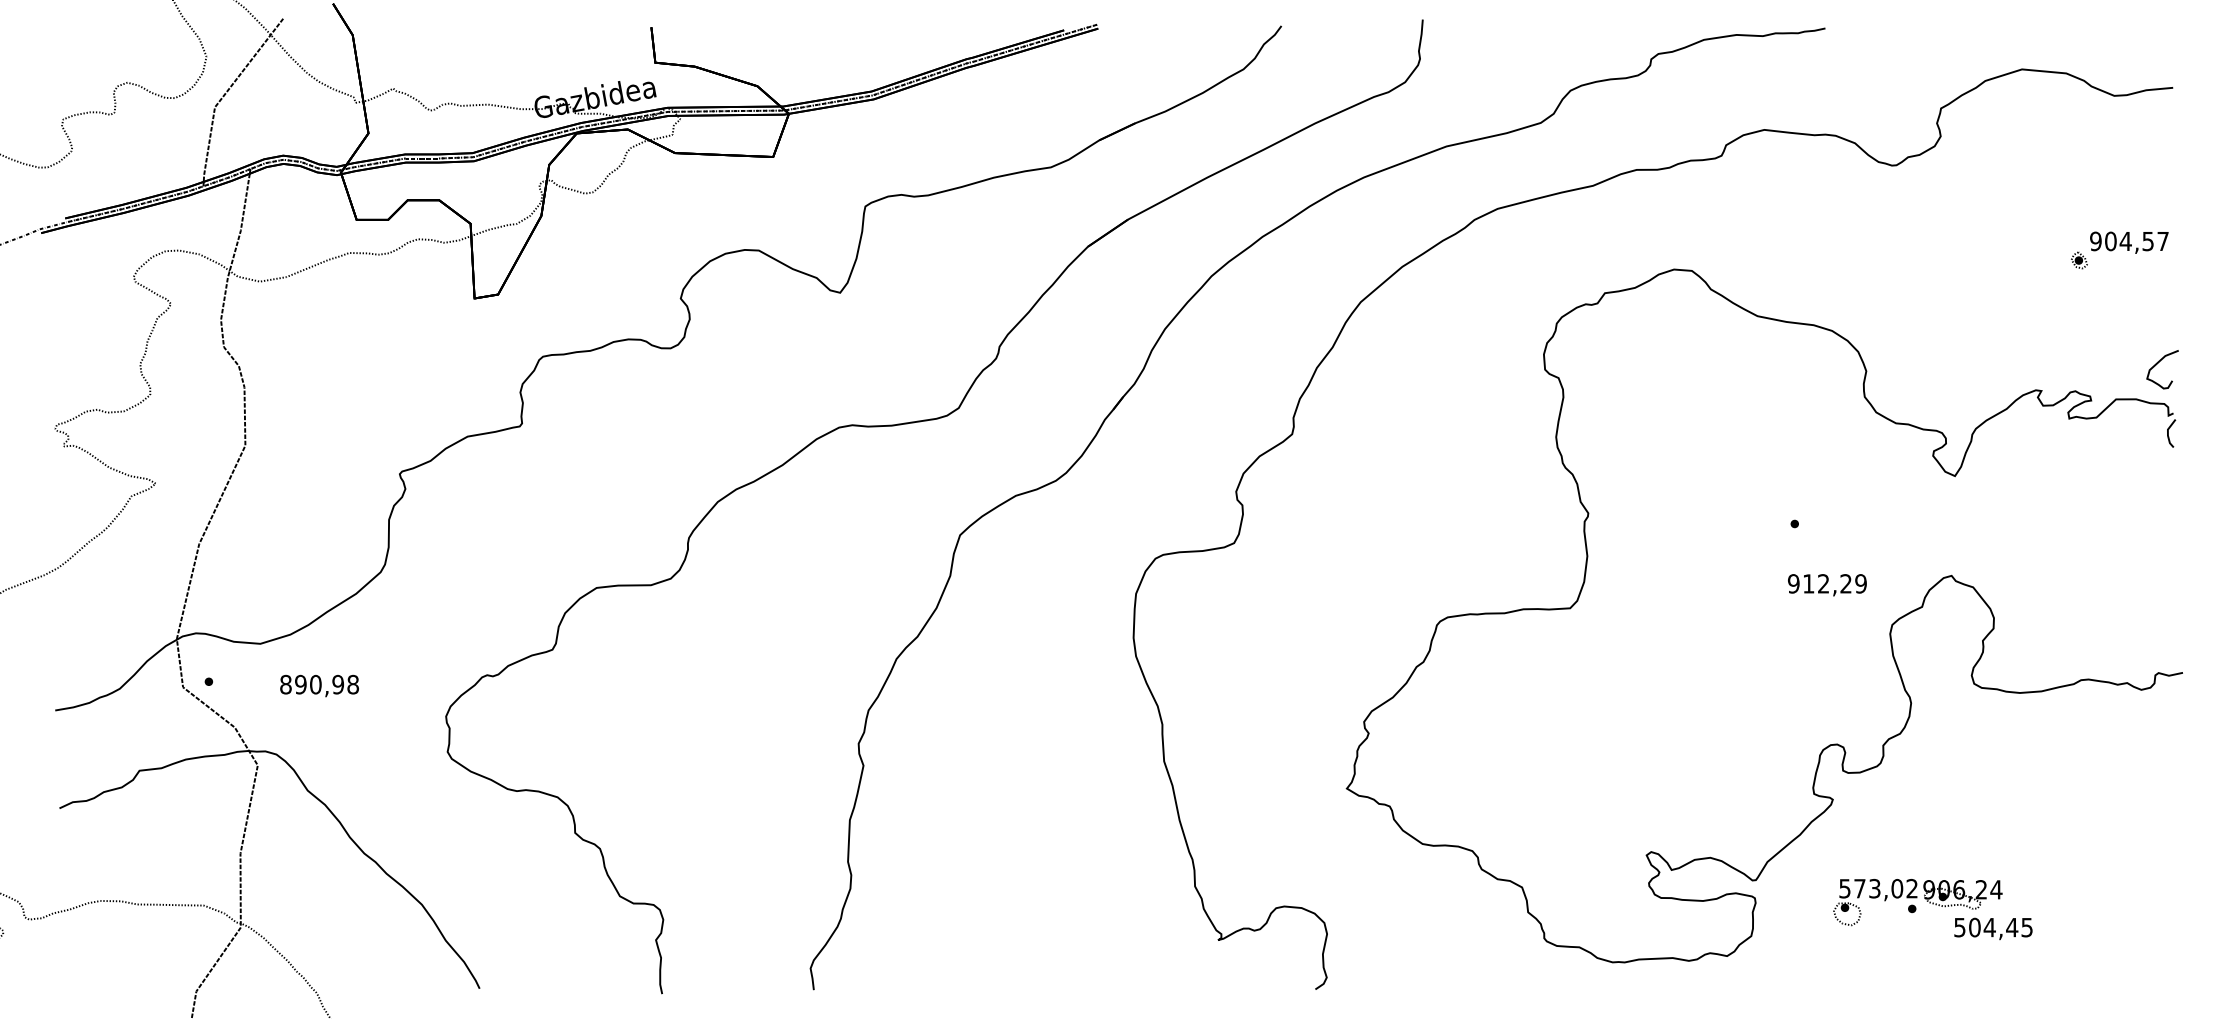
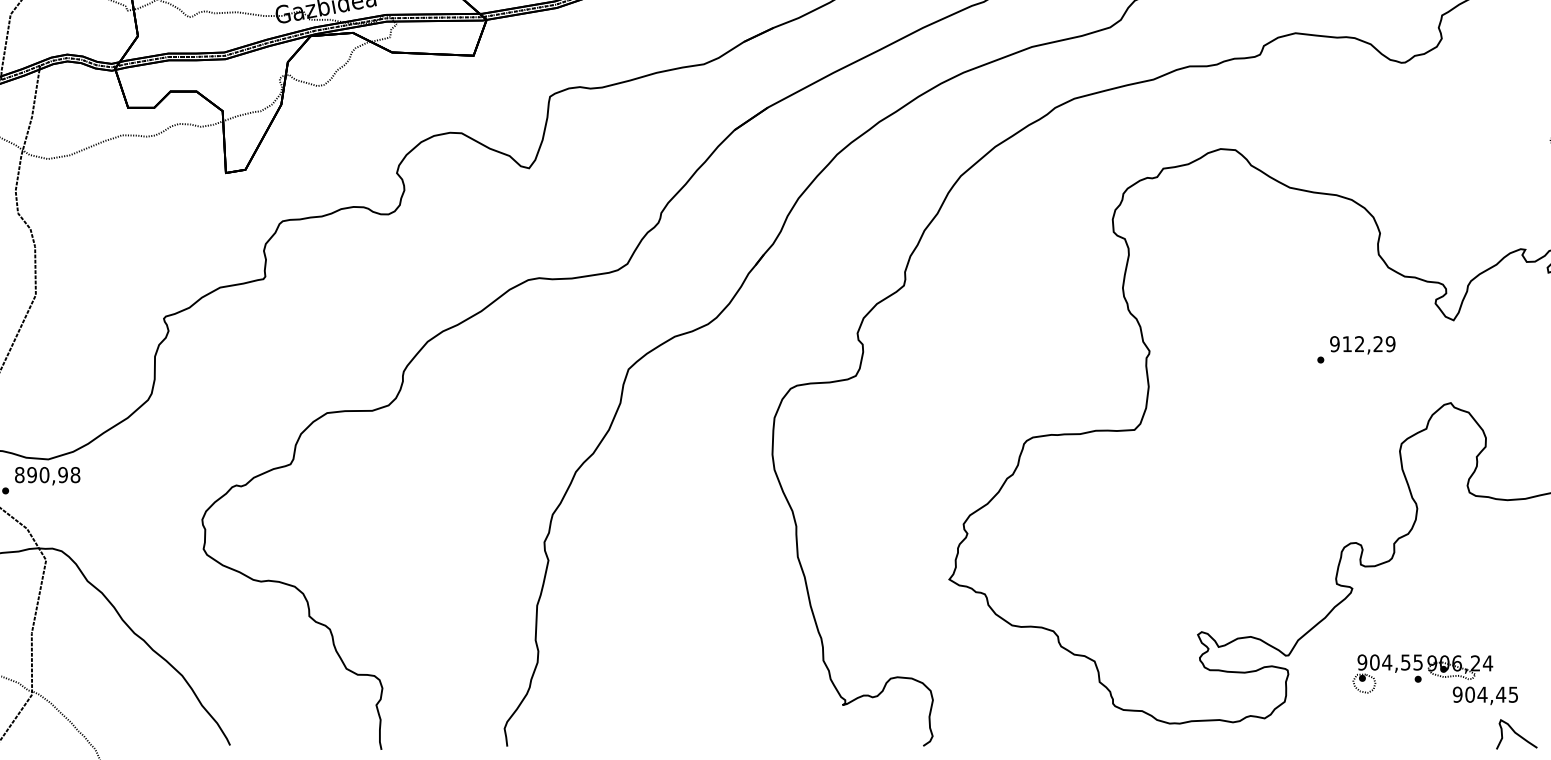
text: (1827, 585) -> (1362, 345), moved
text: (319, 685) -> (47, 475), moved
text: (1878, 888) -> (1390, 662), 573,02 -> 904,55
text: (1959, 927) -> (1457, 694), 504,45 -> 904,45
curve: (2031, 975) -> (1517, 734), added

